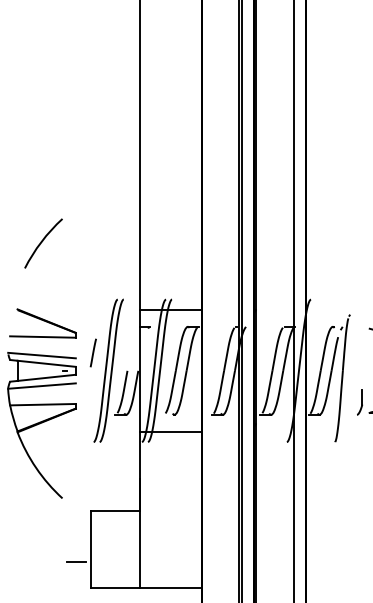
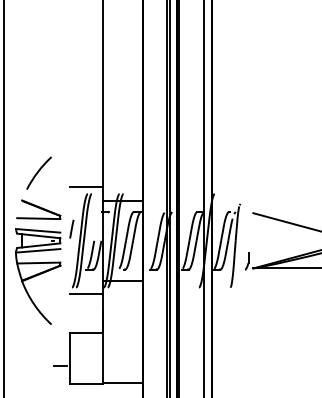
arc: (42, 242) -> (38, 172), moved
line: (115, 289) -> (86, 187), added
line: (115, 452) -> (86, 294), added

